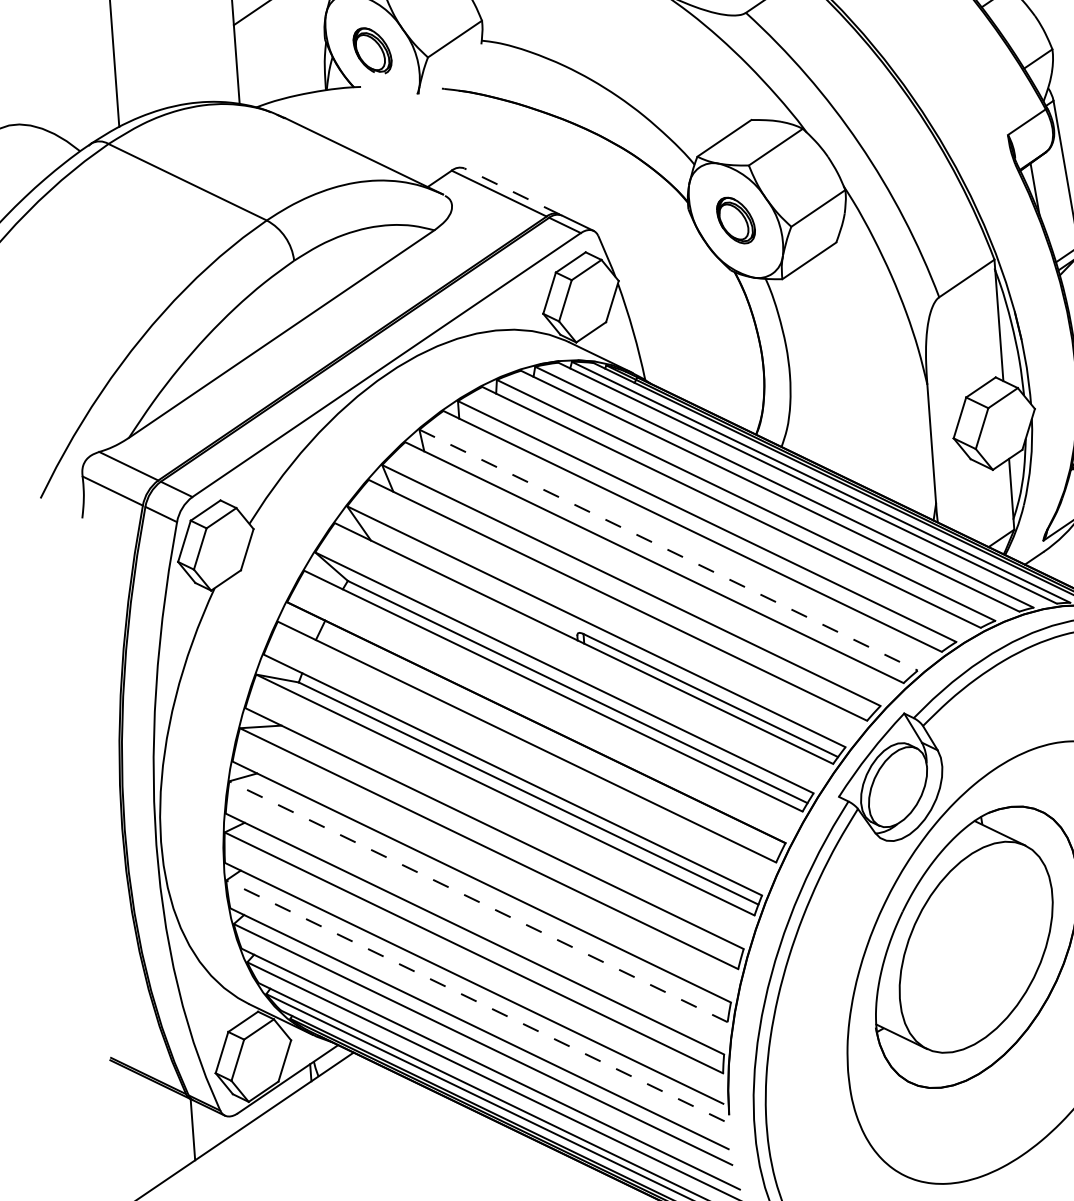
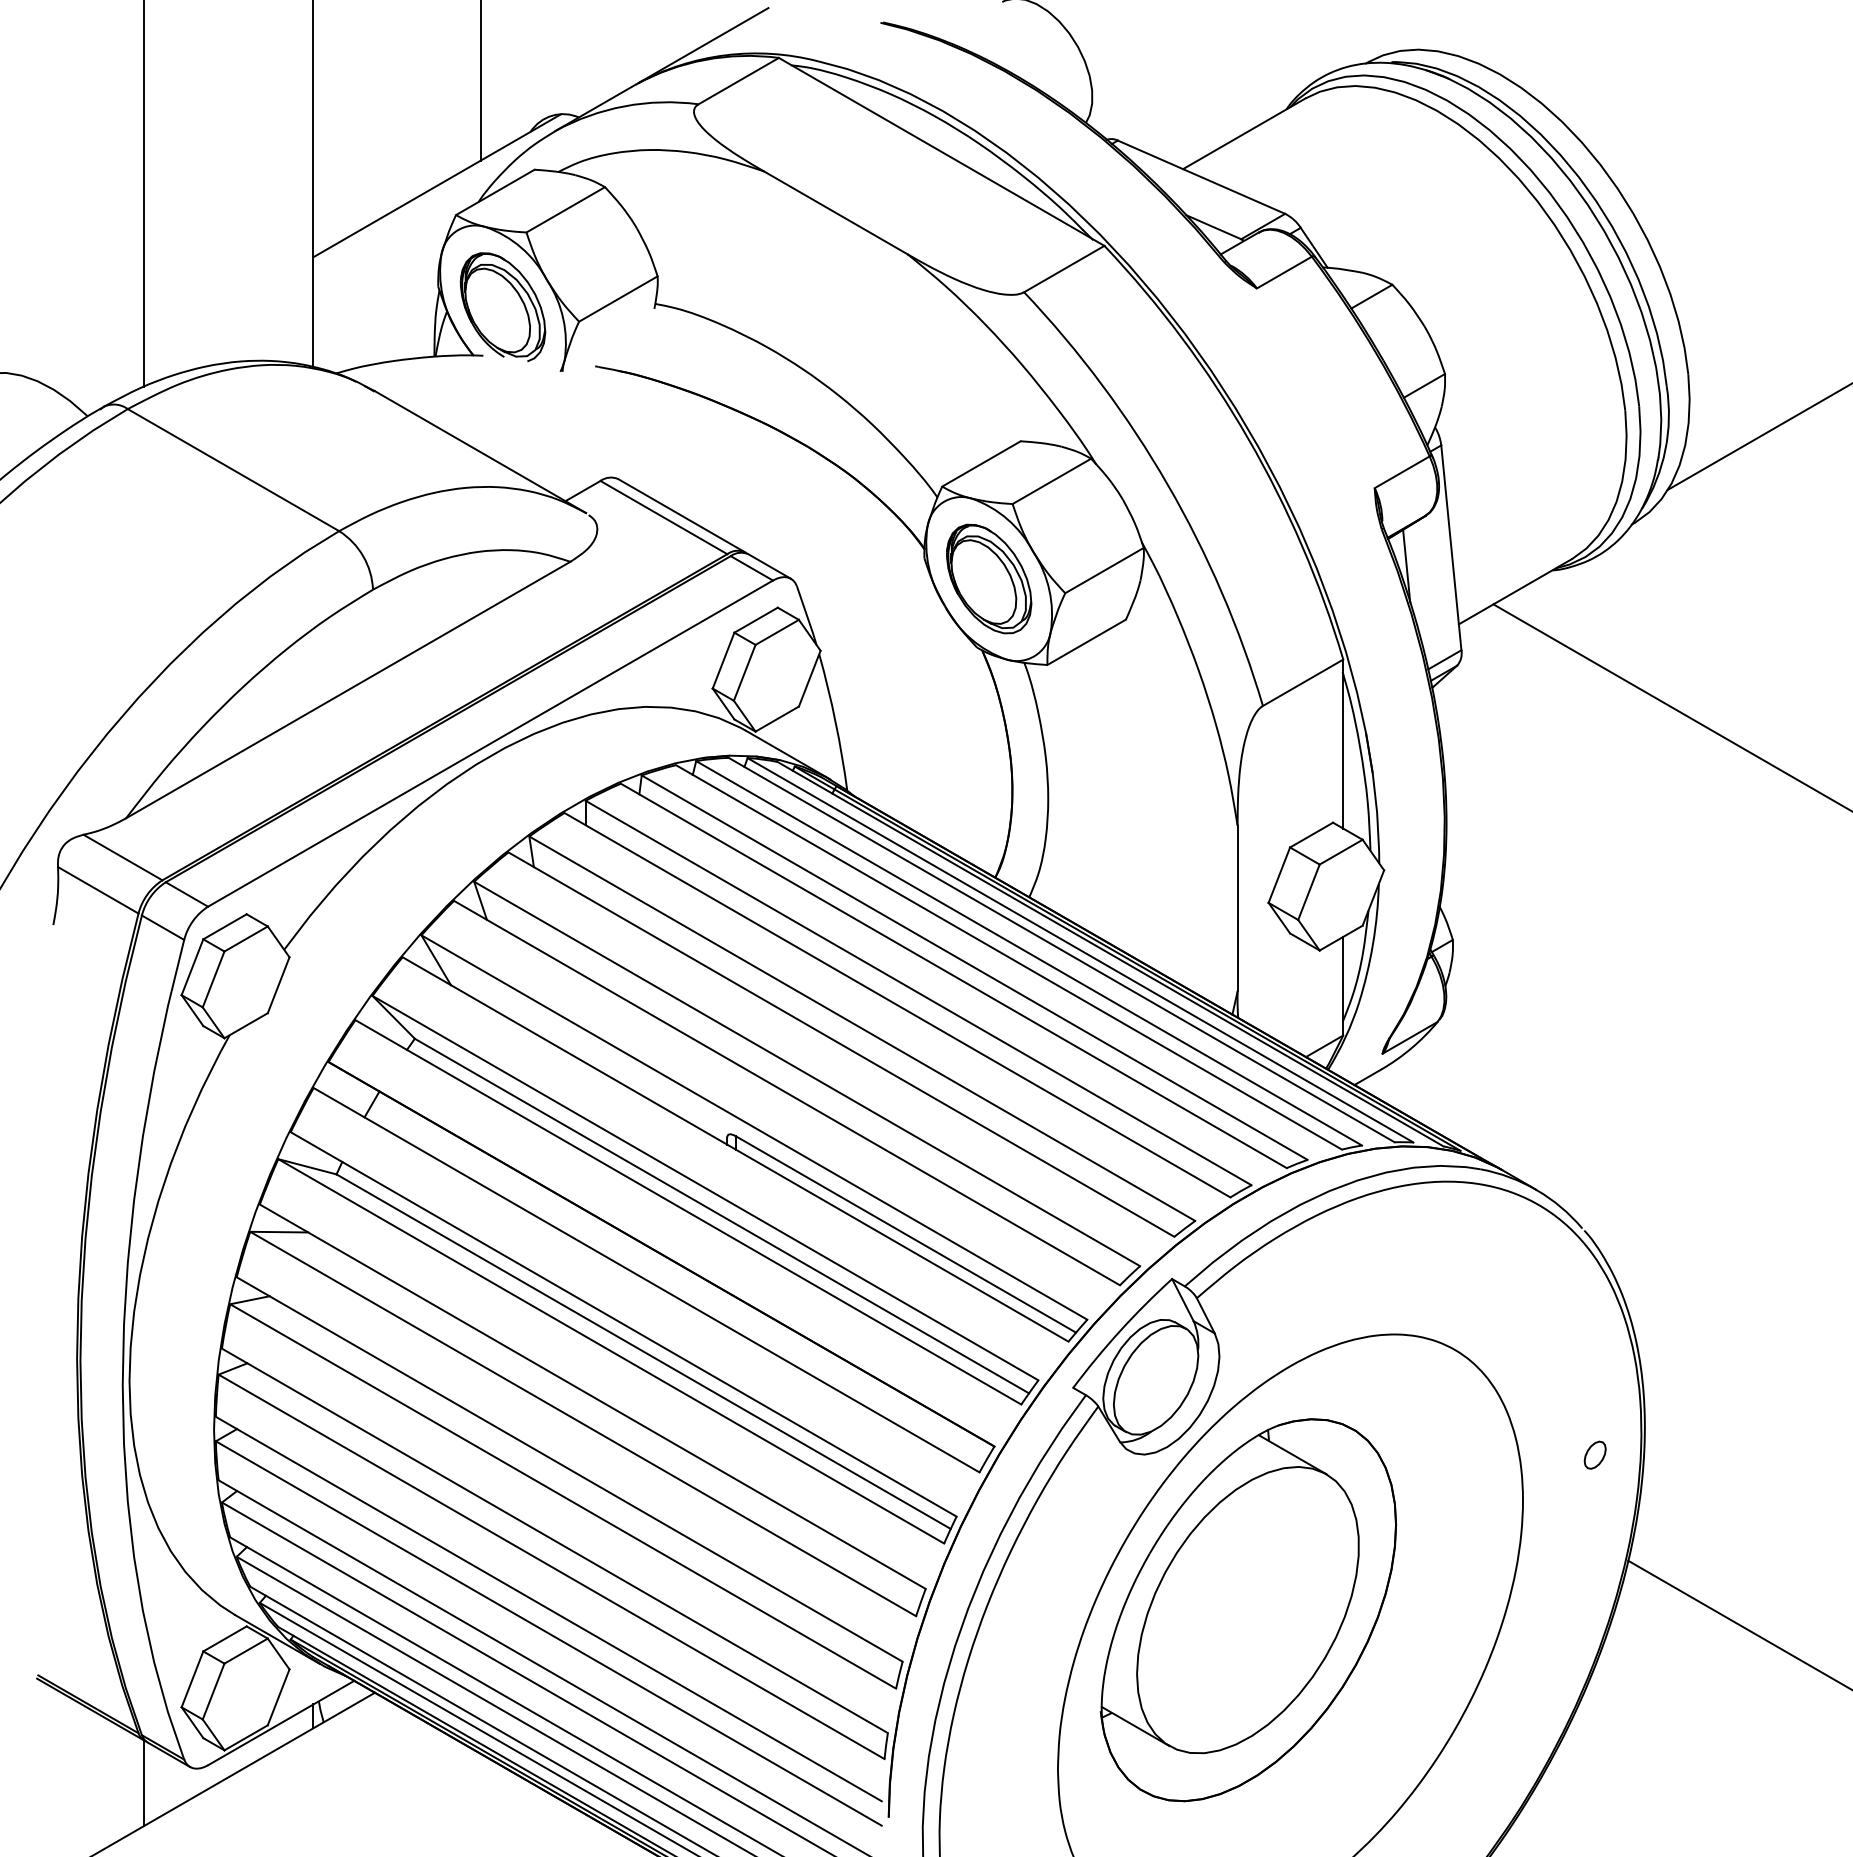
part: (372, 50) -> (502, 306), size x1.67
line: (511, 191) -> (681, 515), dashed -> solid
part: (736, 220) -> (989, 578), size x1.67
line: (668, 549) -> (862, 1028), dashed -> solid
line: (478, 901) -> (562, 1496), dashed -> solid
line: (475, 1000) -> (548, 1633), dashed -> solid

